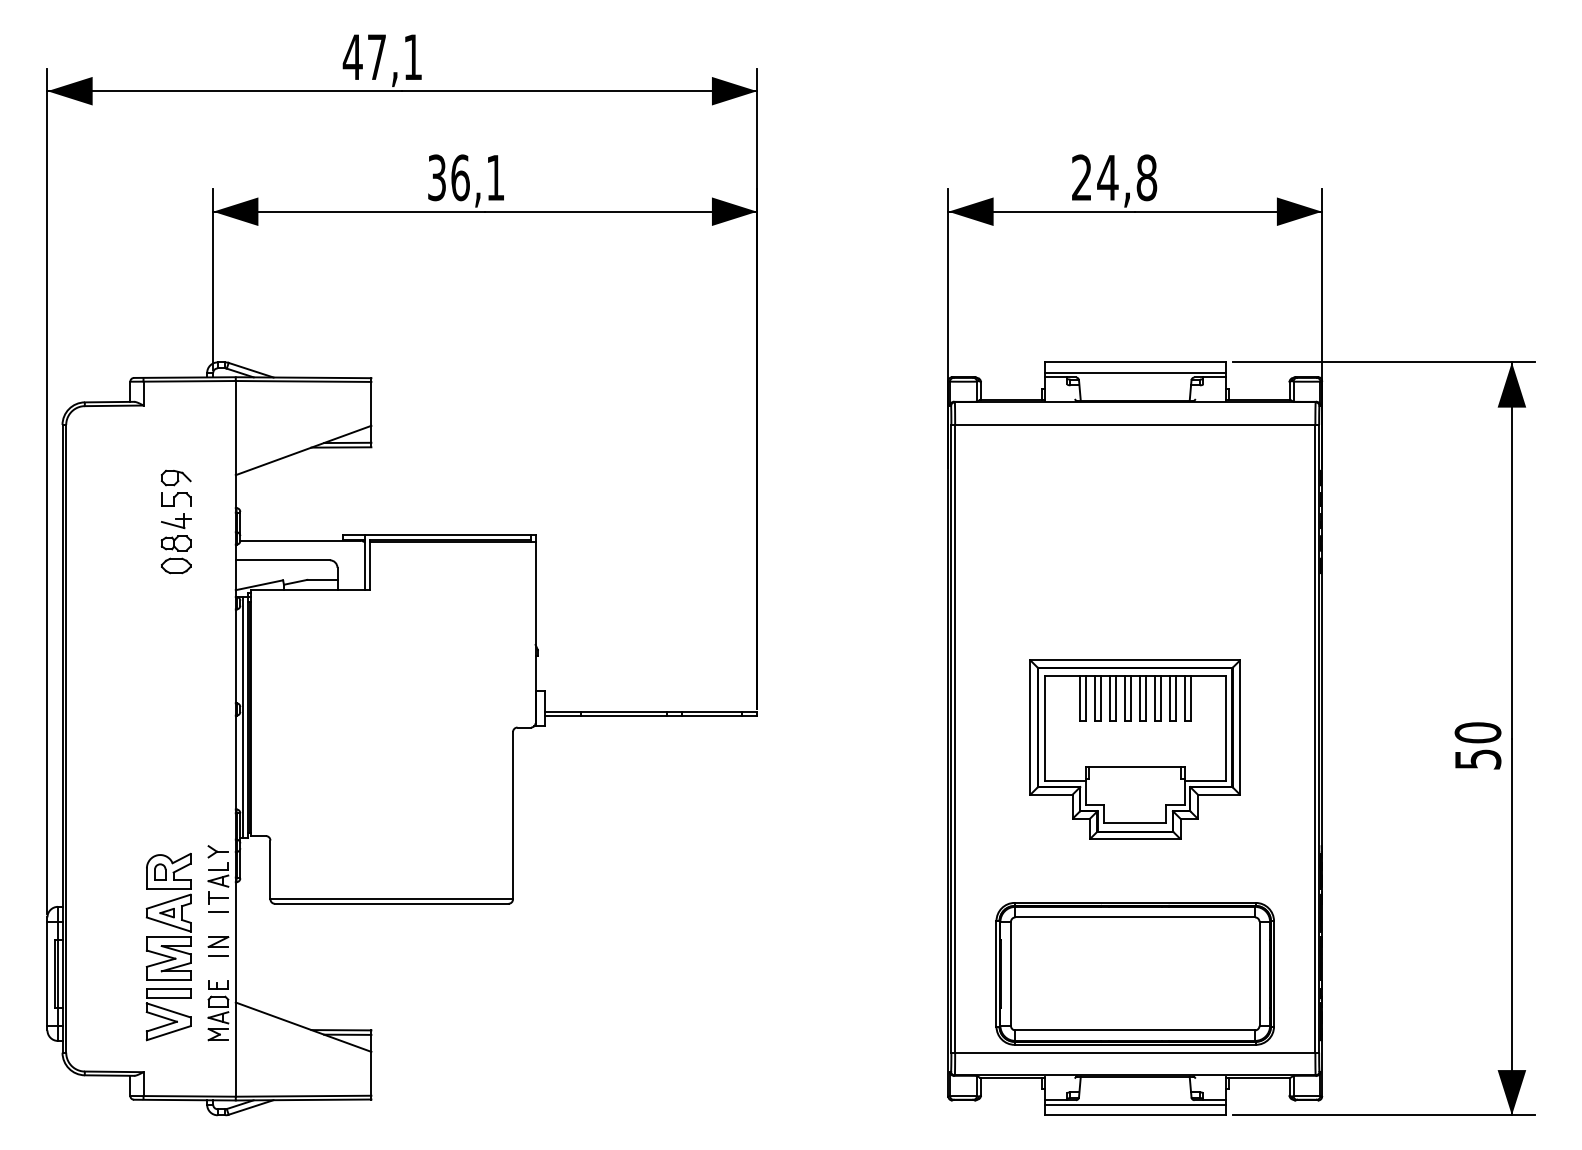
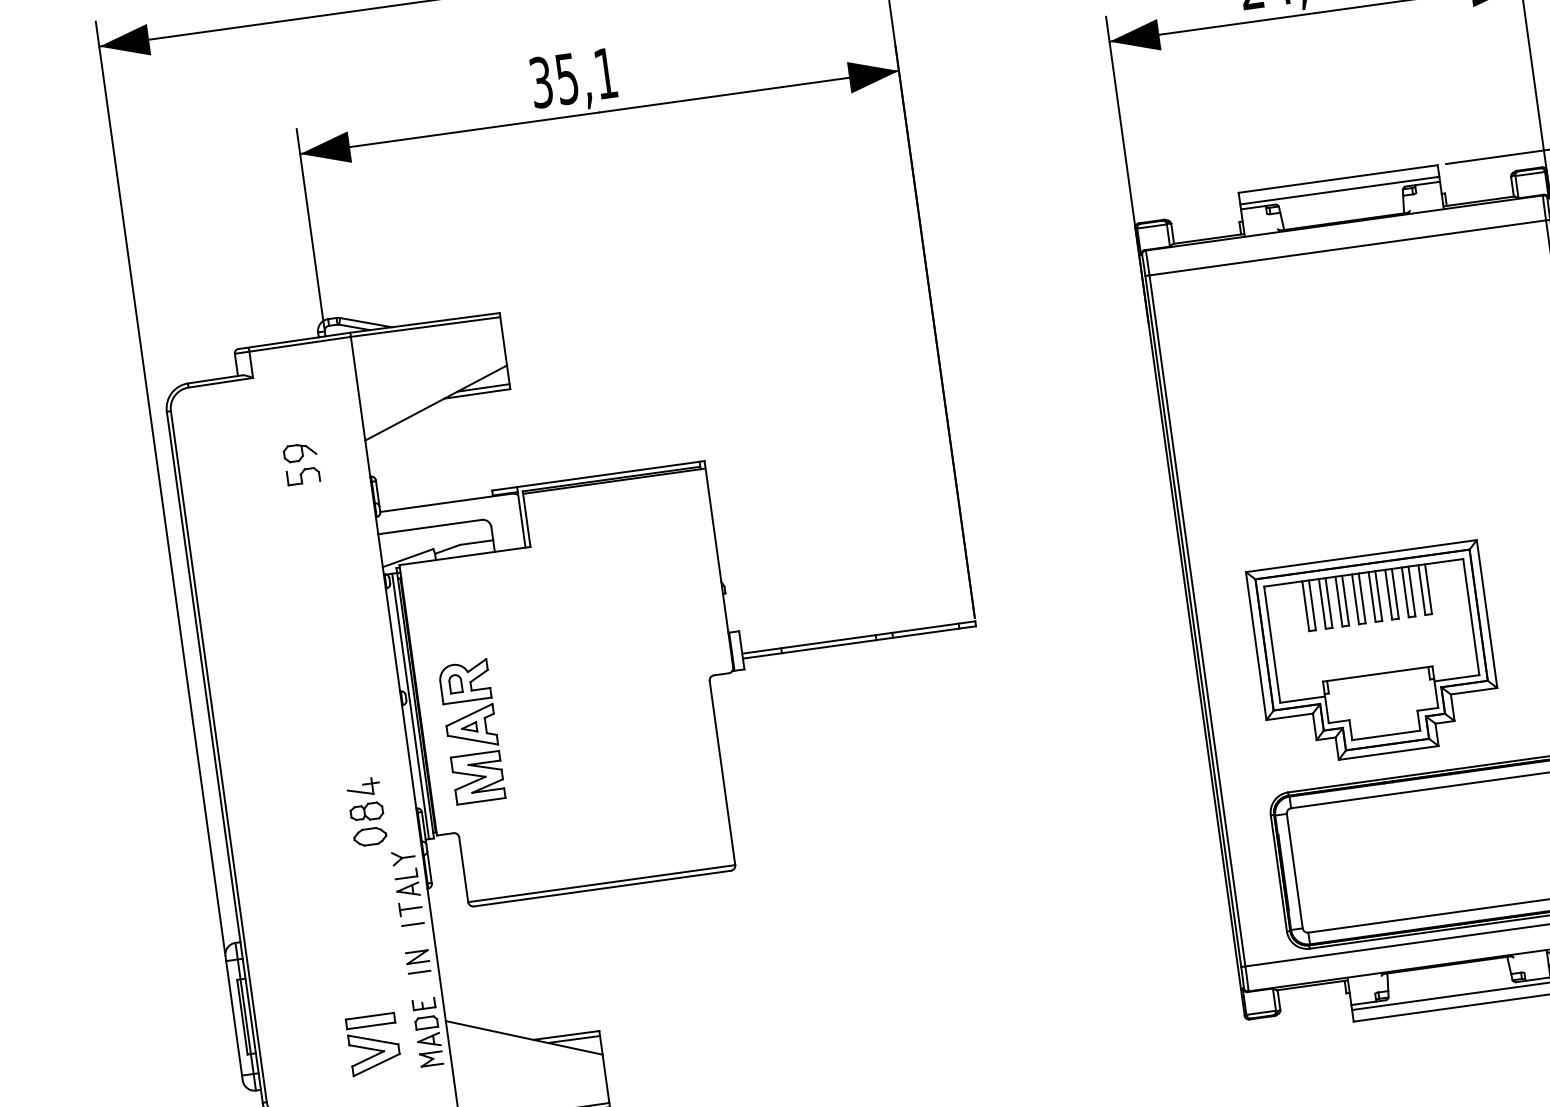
text: (460, 177) -> (567, 78), 36,1 -> 35,1
part: (175, 543) -> (366, 812), moved
part: (1134, 749) -> (1374, 654), moved
part: (168, 916) -> (471, 731), moved

